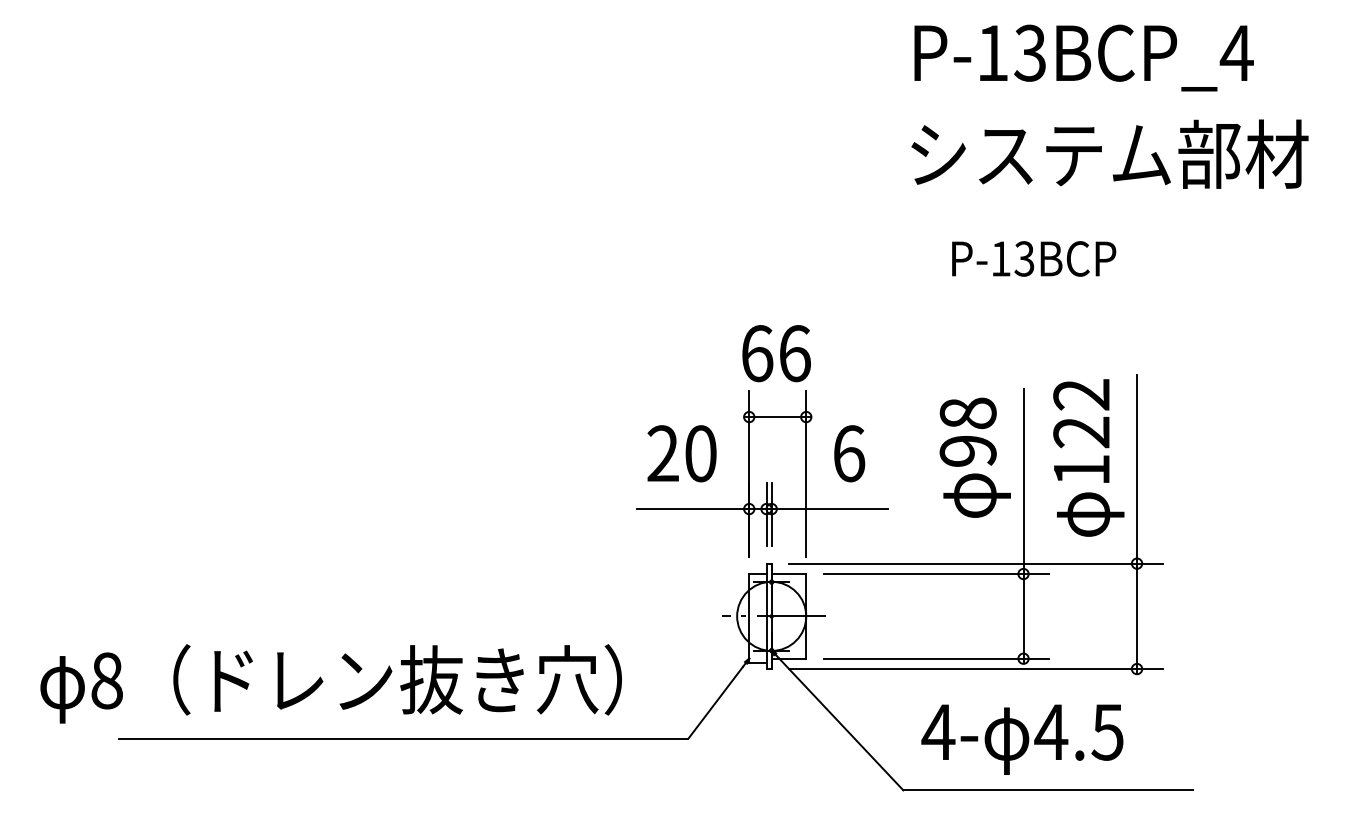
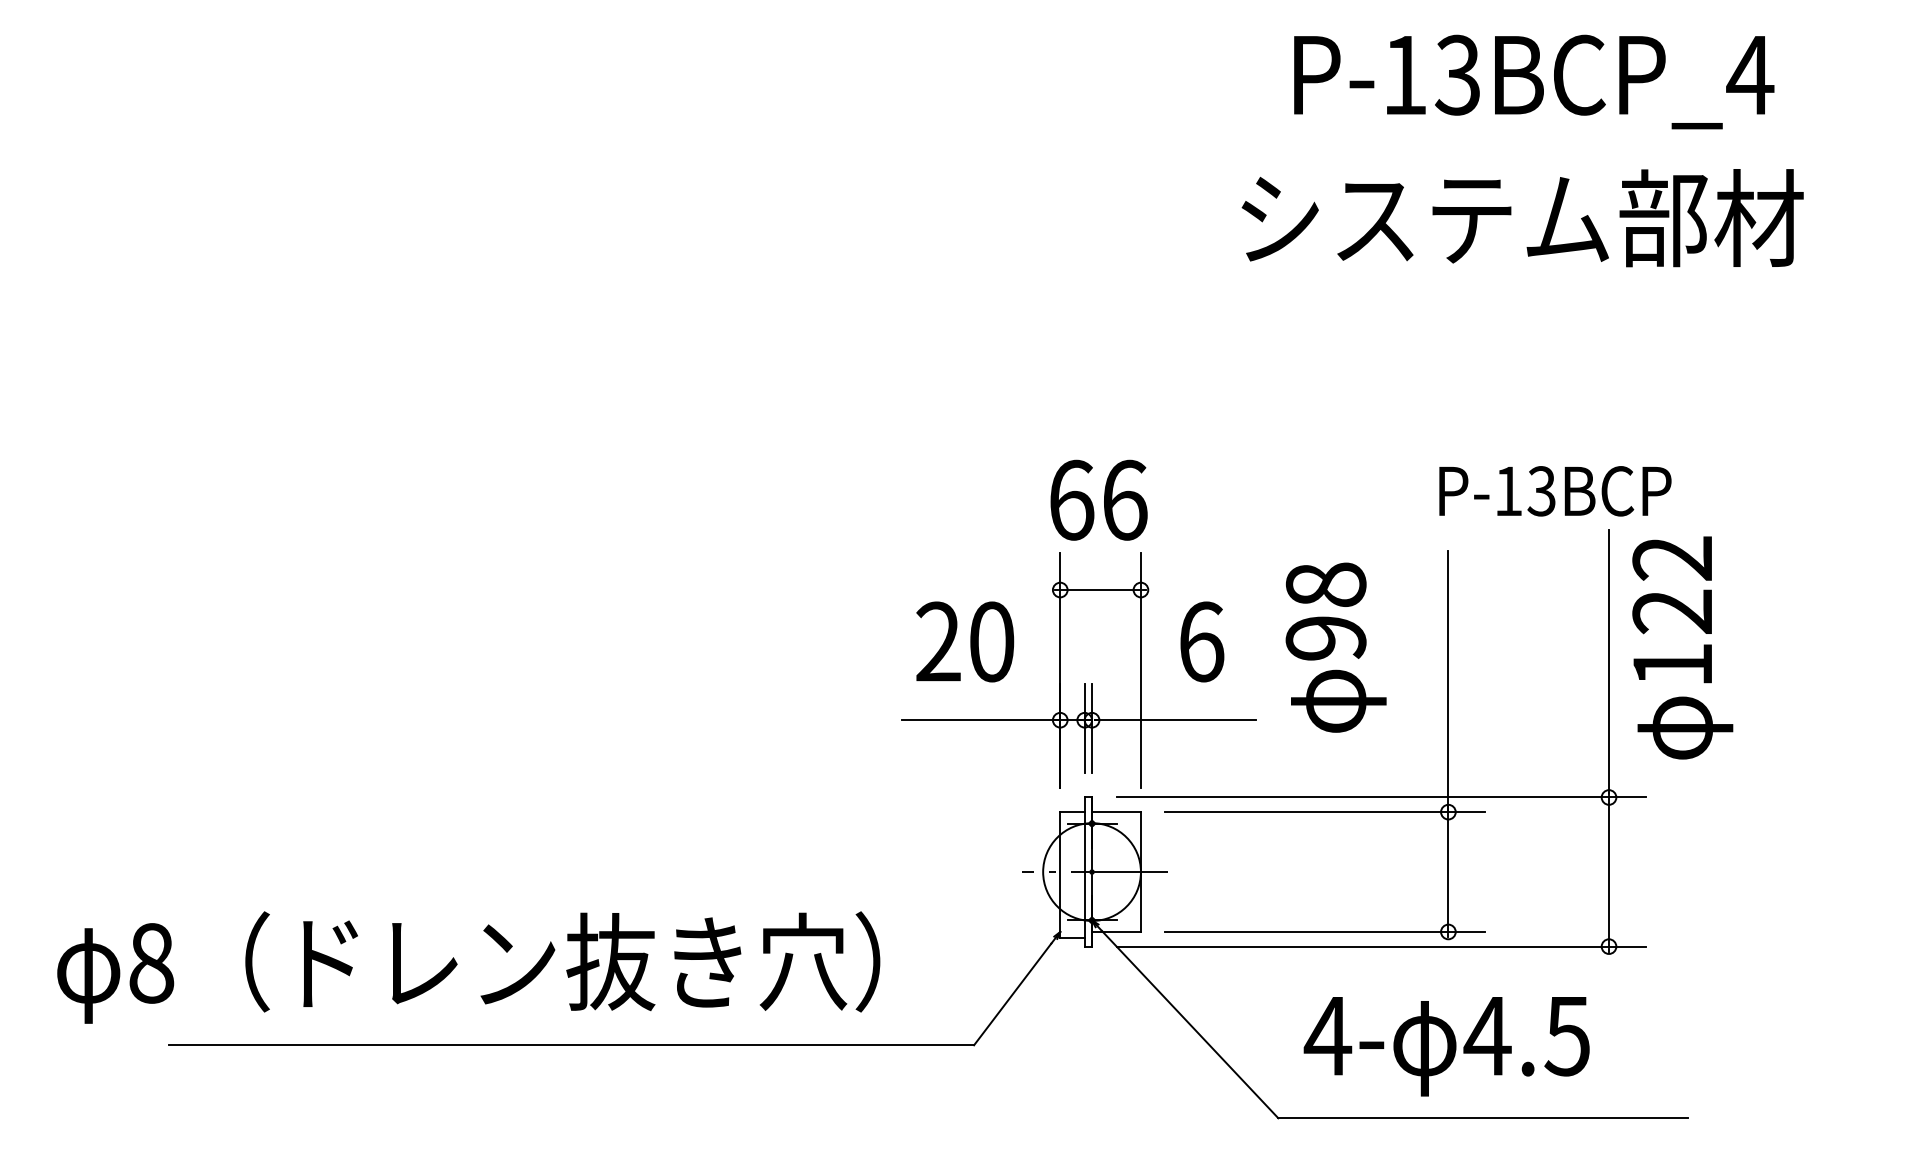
text: (1109, 154) -> (1522, 218), moved
text: (1034, 259) -> (1555, 491), moved
text: (974, 457) -> (1335, 647), moved
text: (1088, 457) -> (1682, 647), moved

